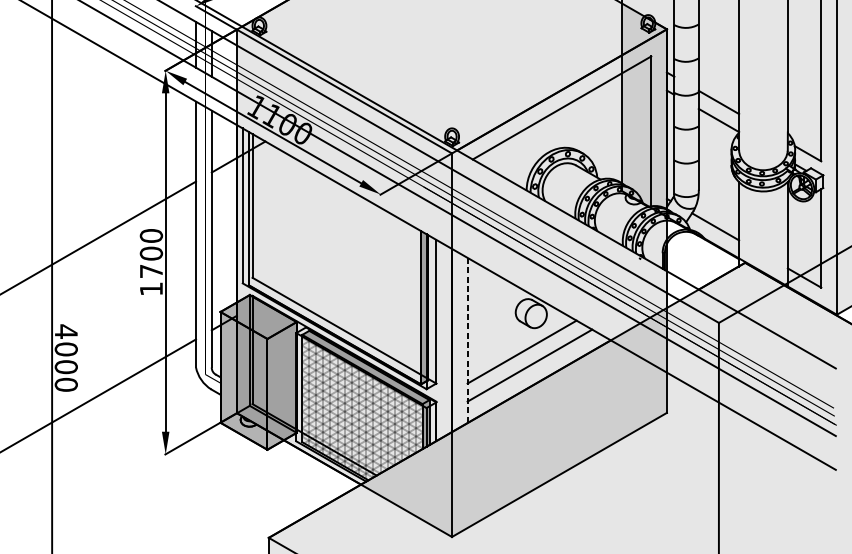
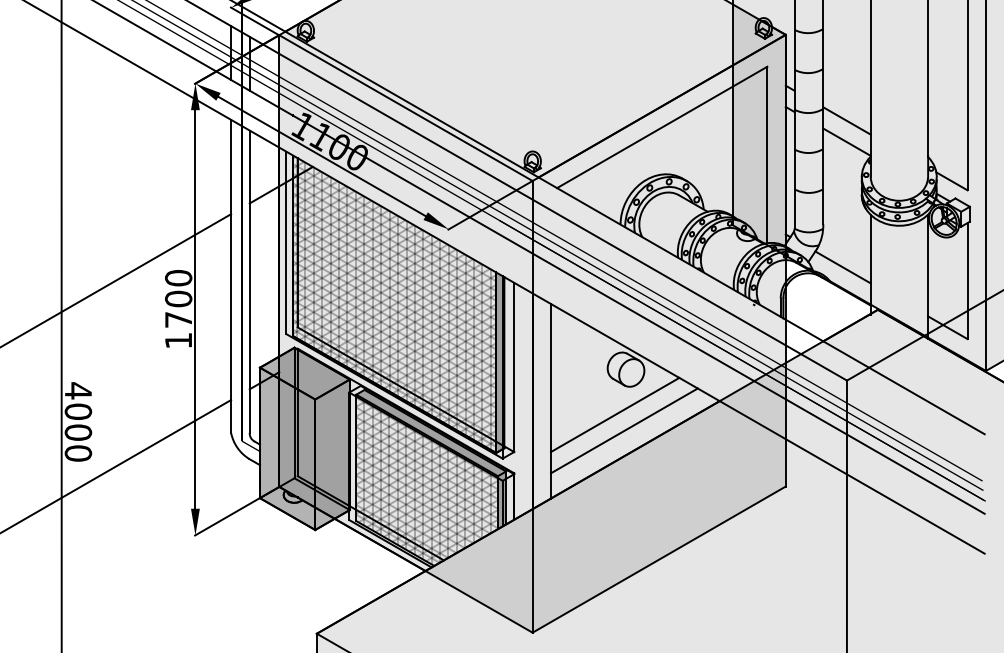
hatch: (334, 258) -> (394, 304), added
line: (468, 340) -> (551, 401), dashed -> solid

